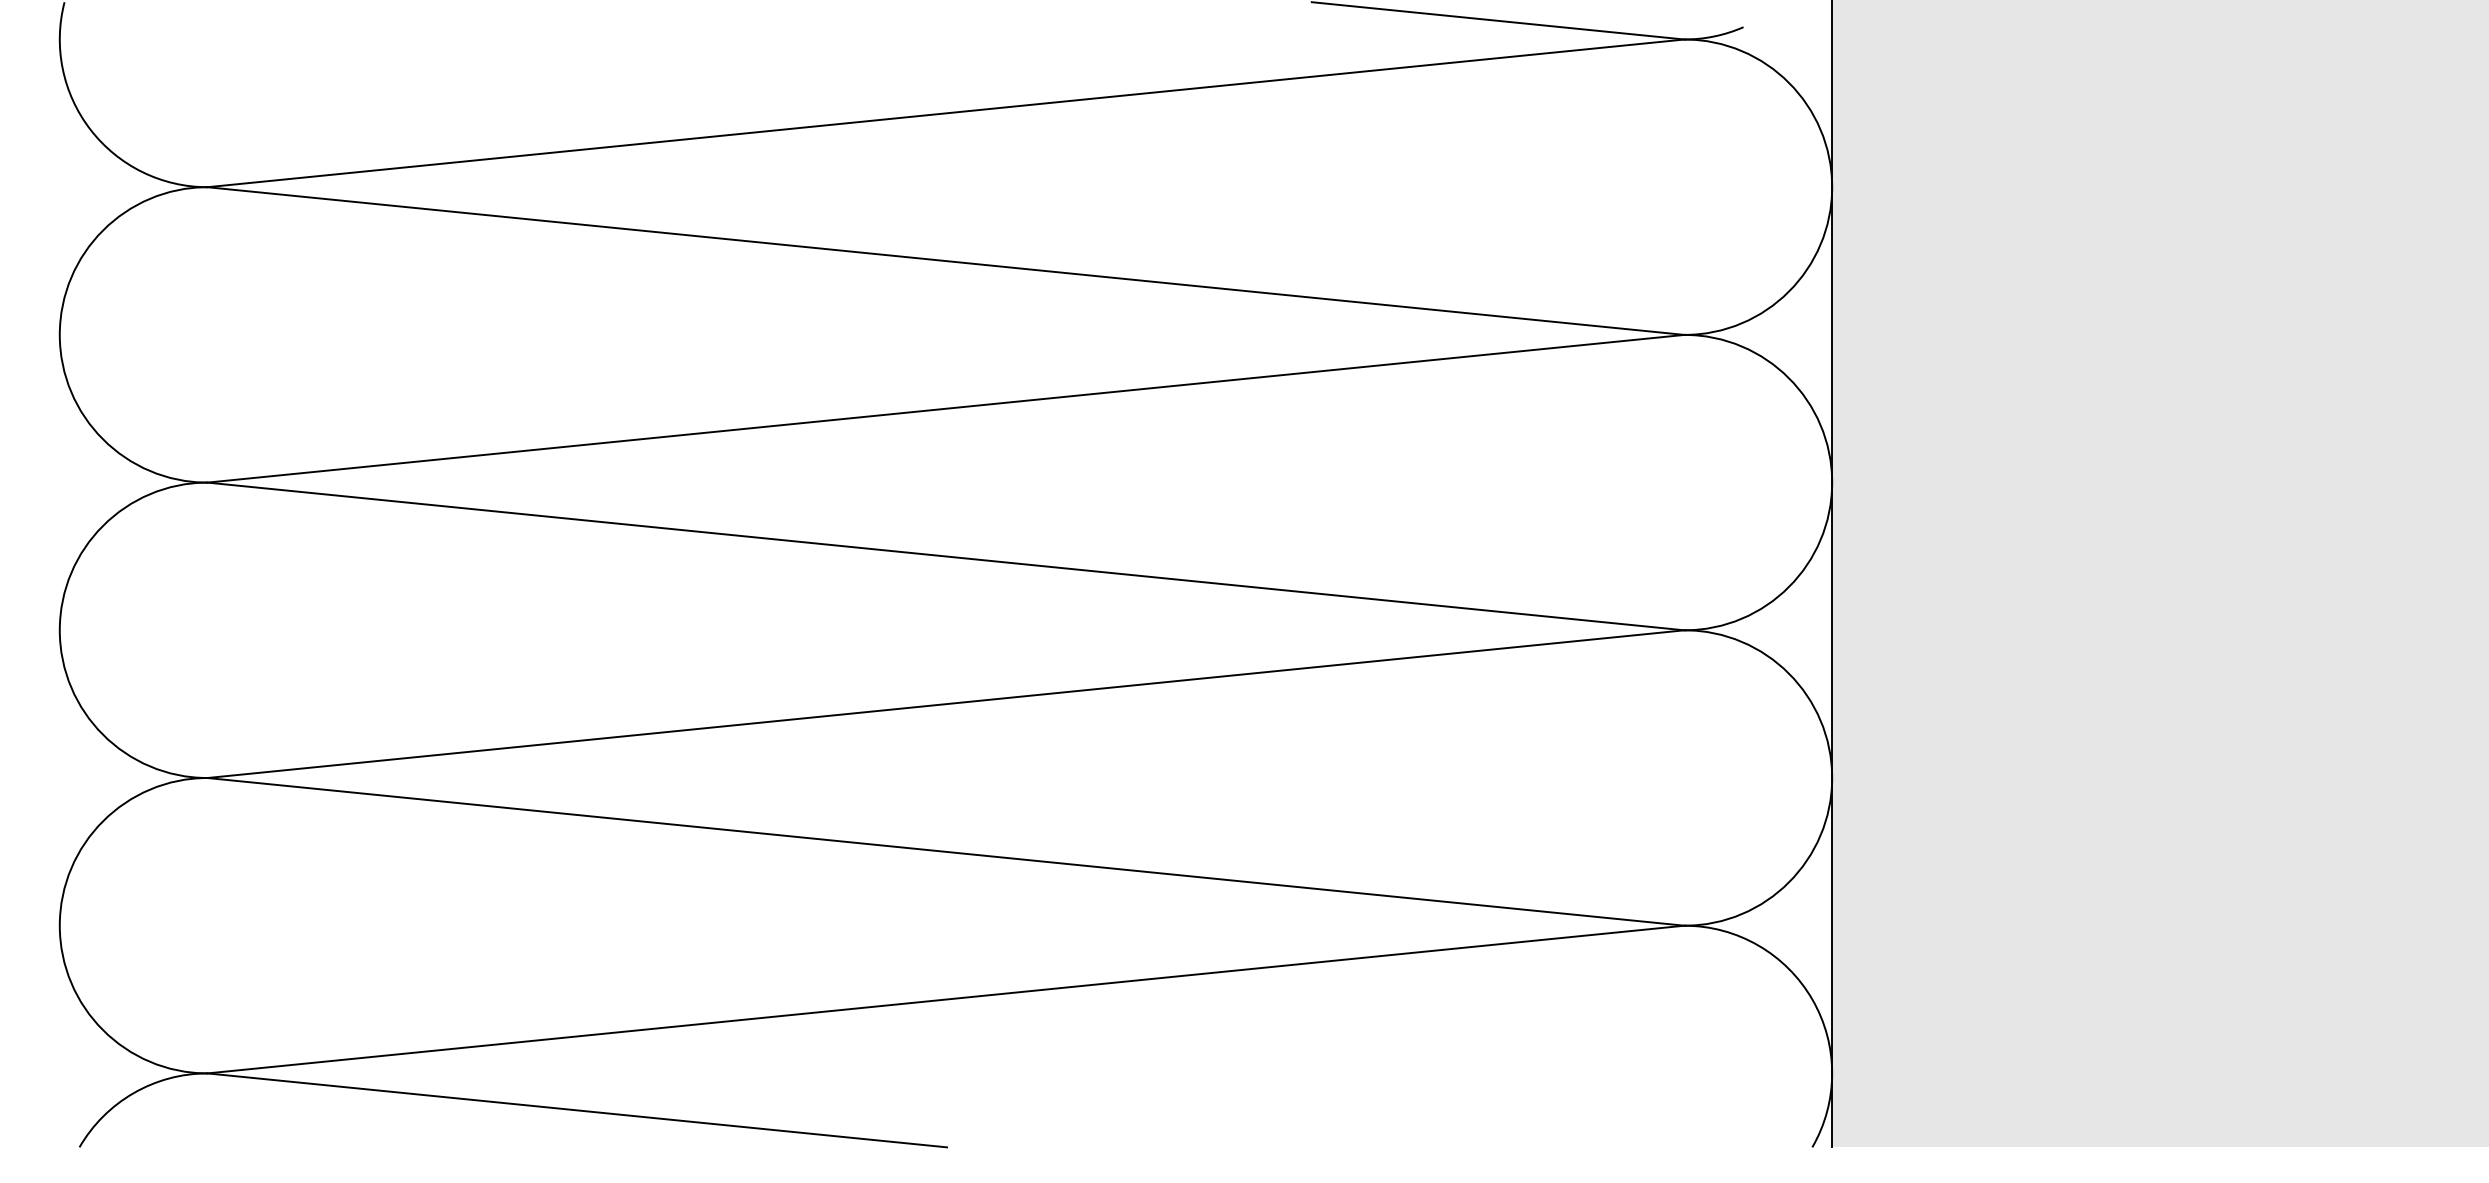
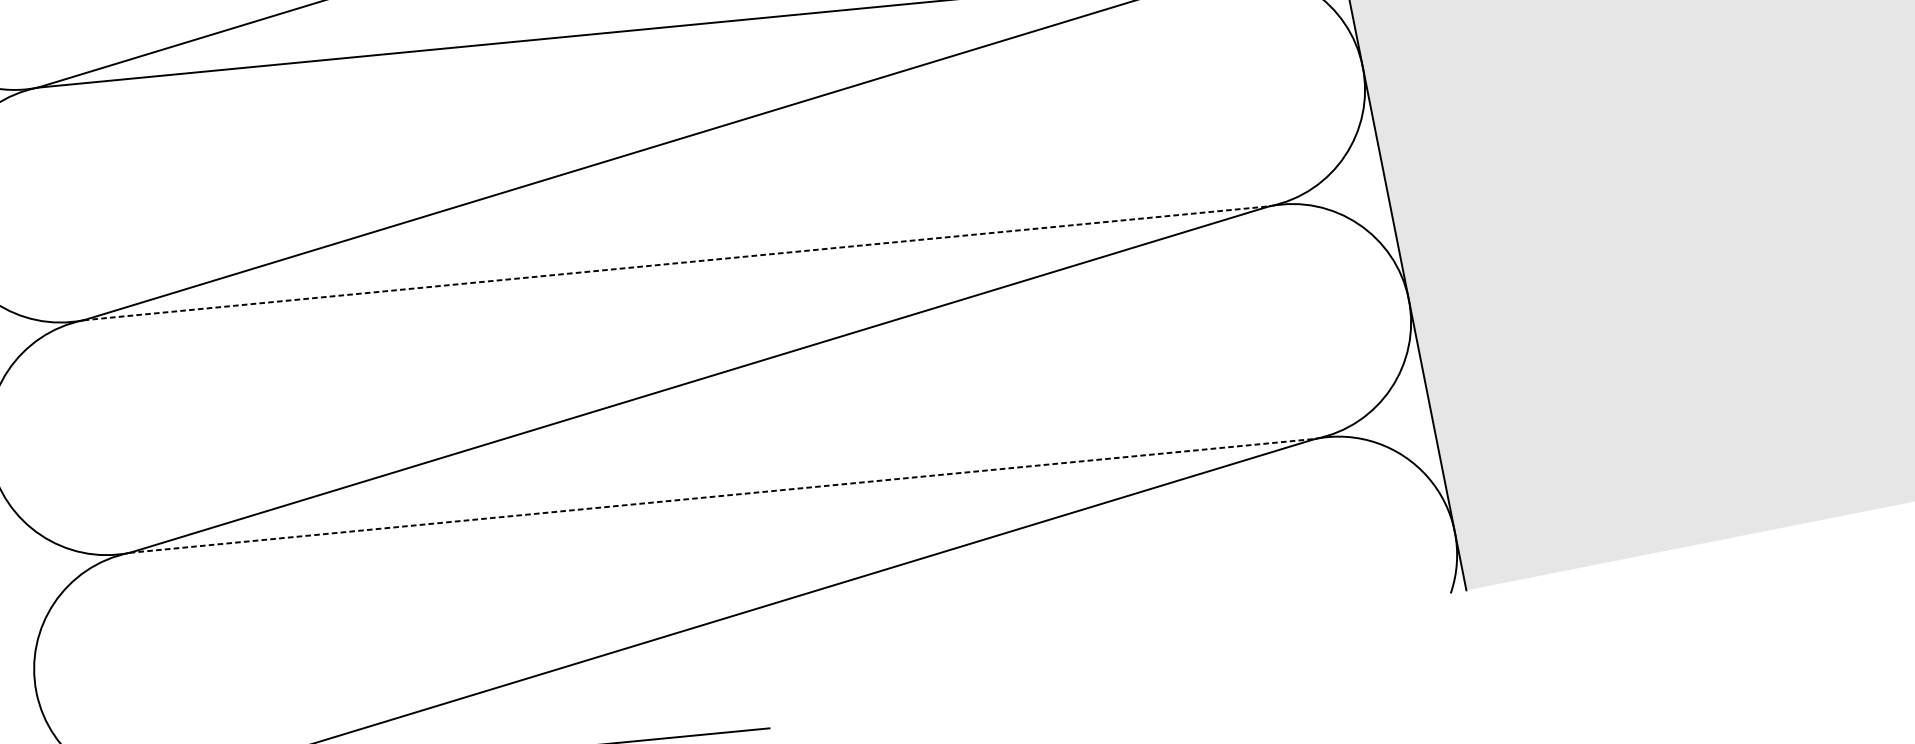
line: (946, 556) -> (676, 263), solid -> dashed
line: (946, 851) -> (722, 495), solid -> dashed

